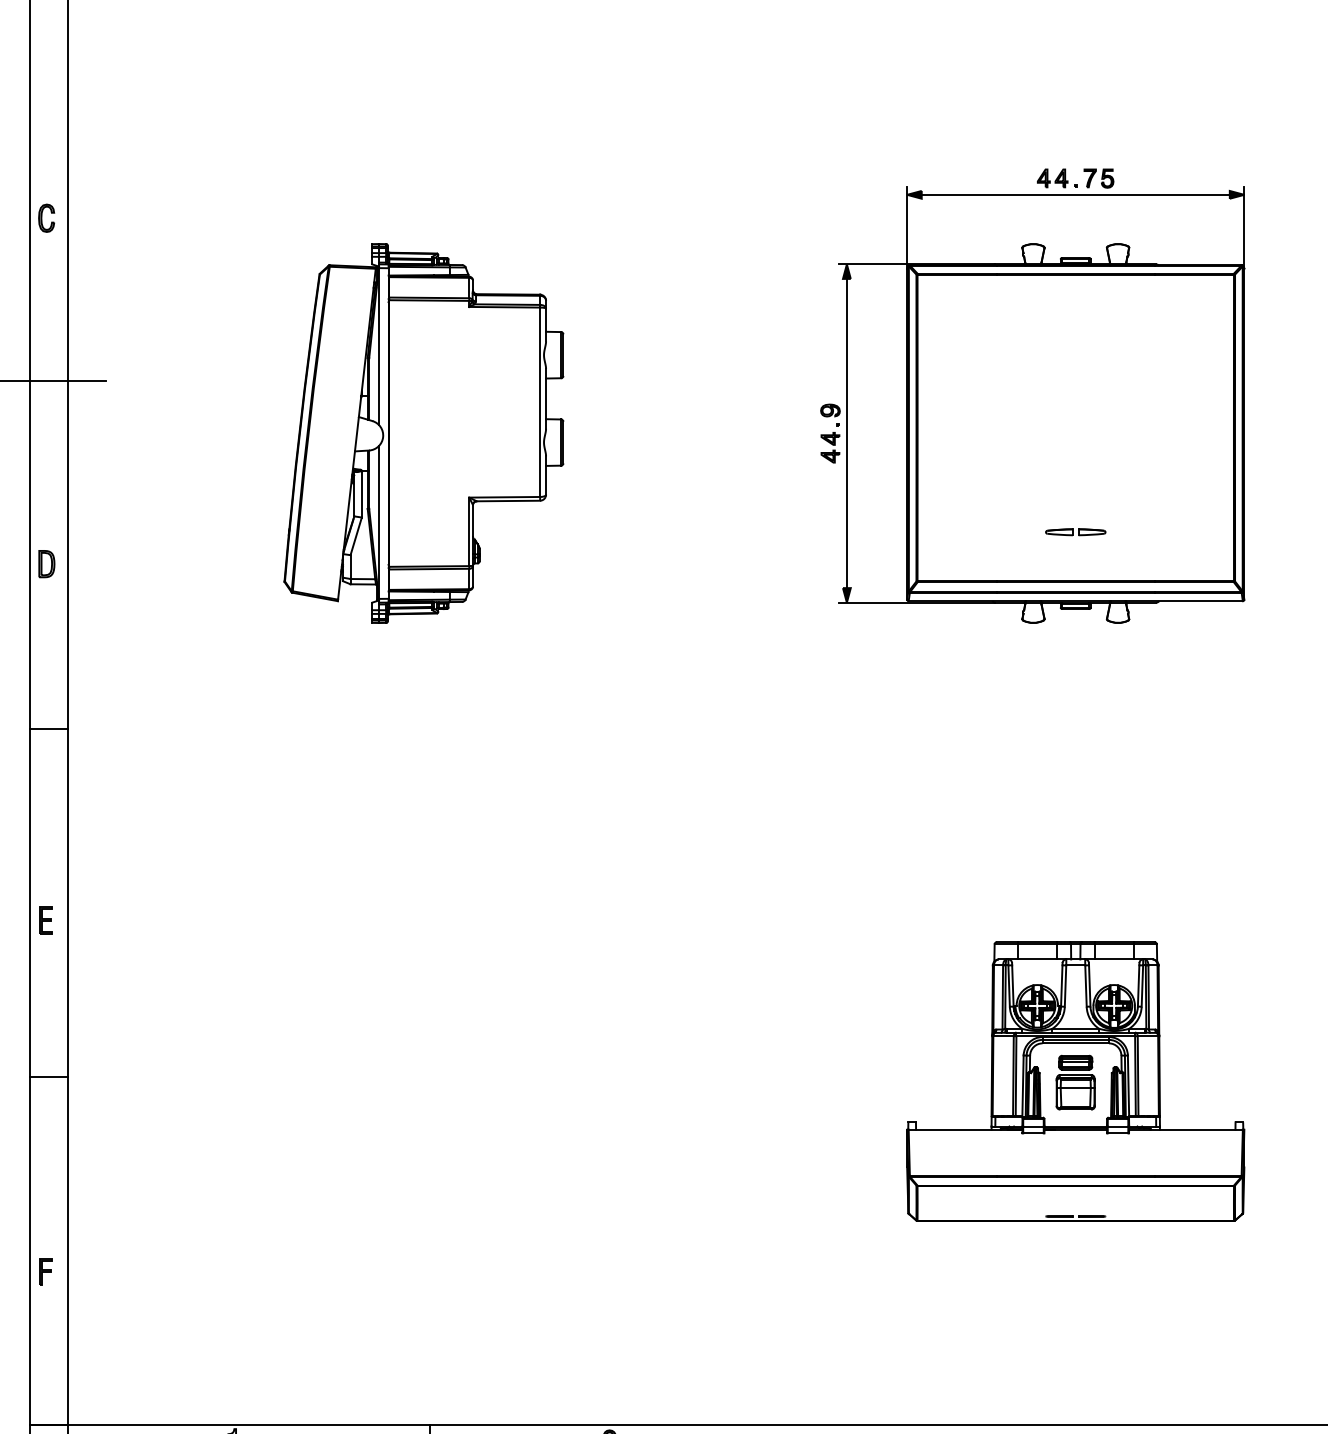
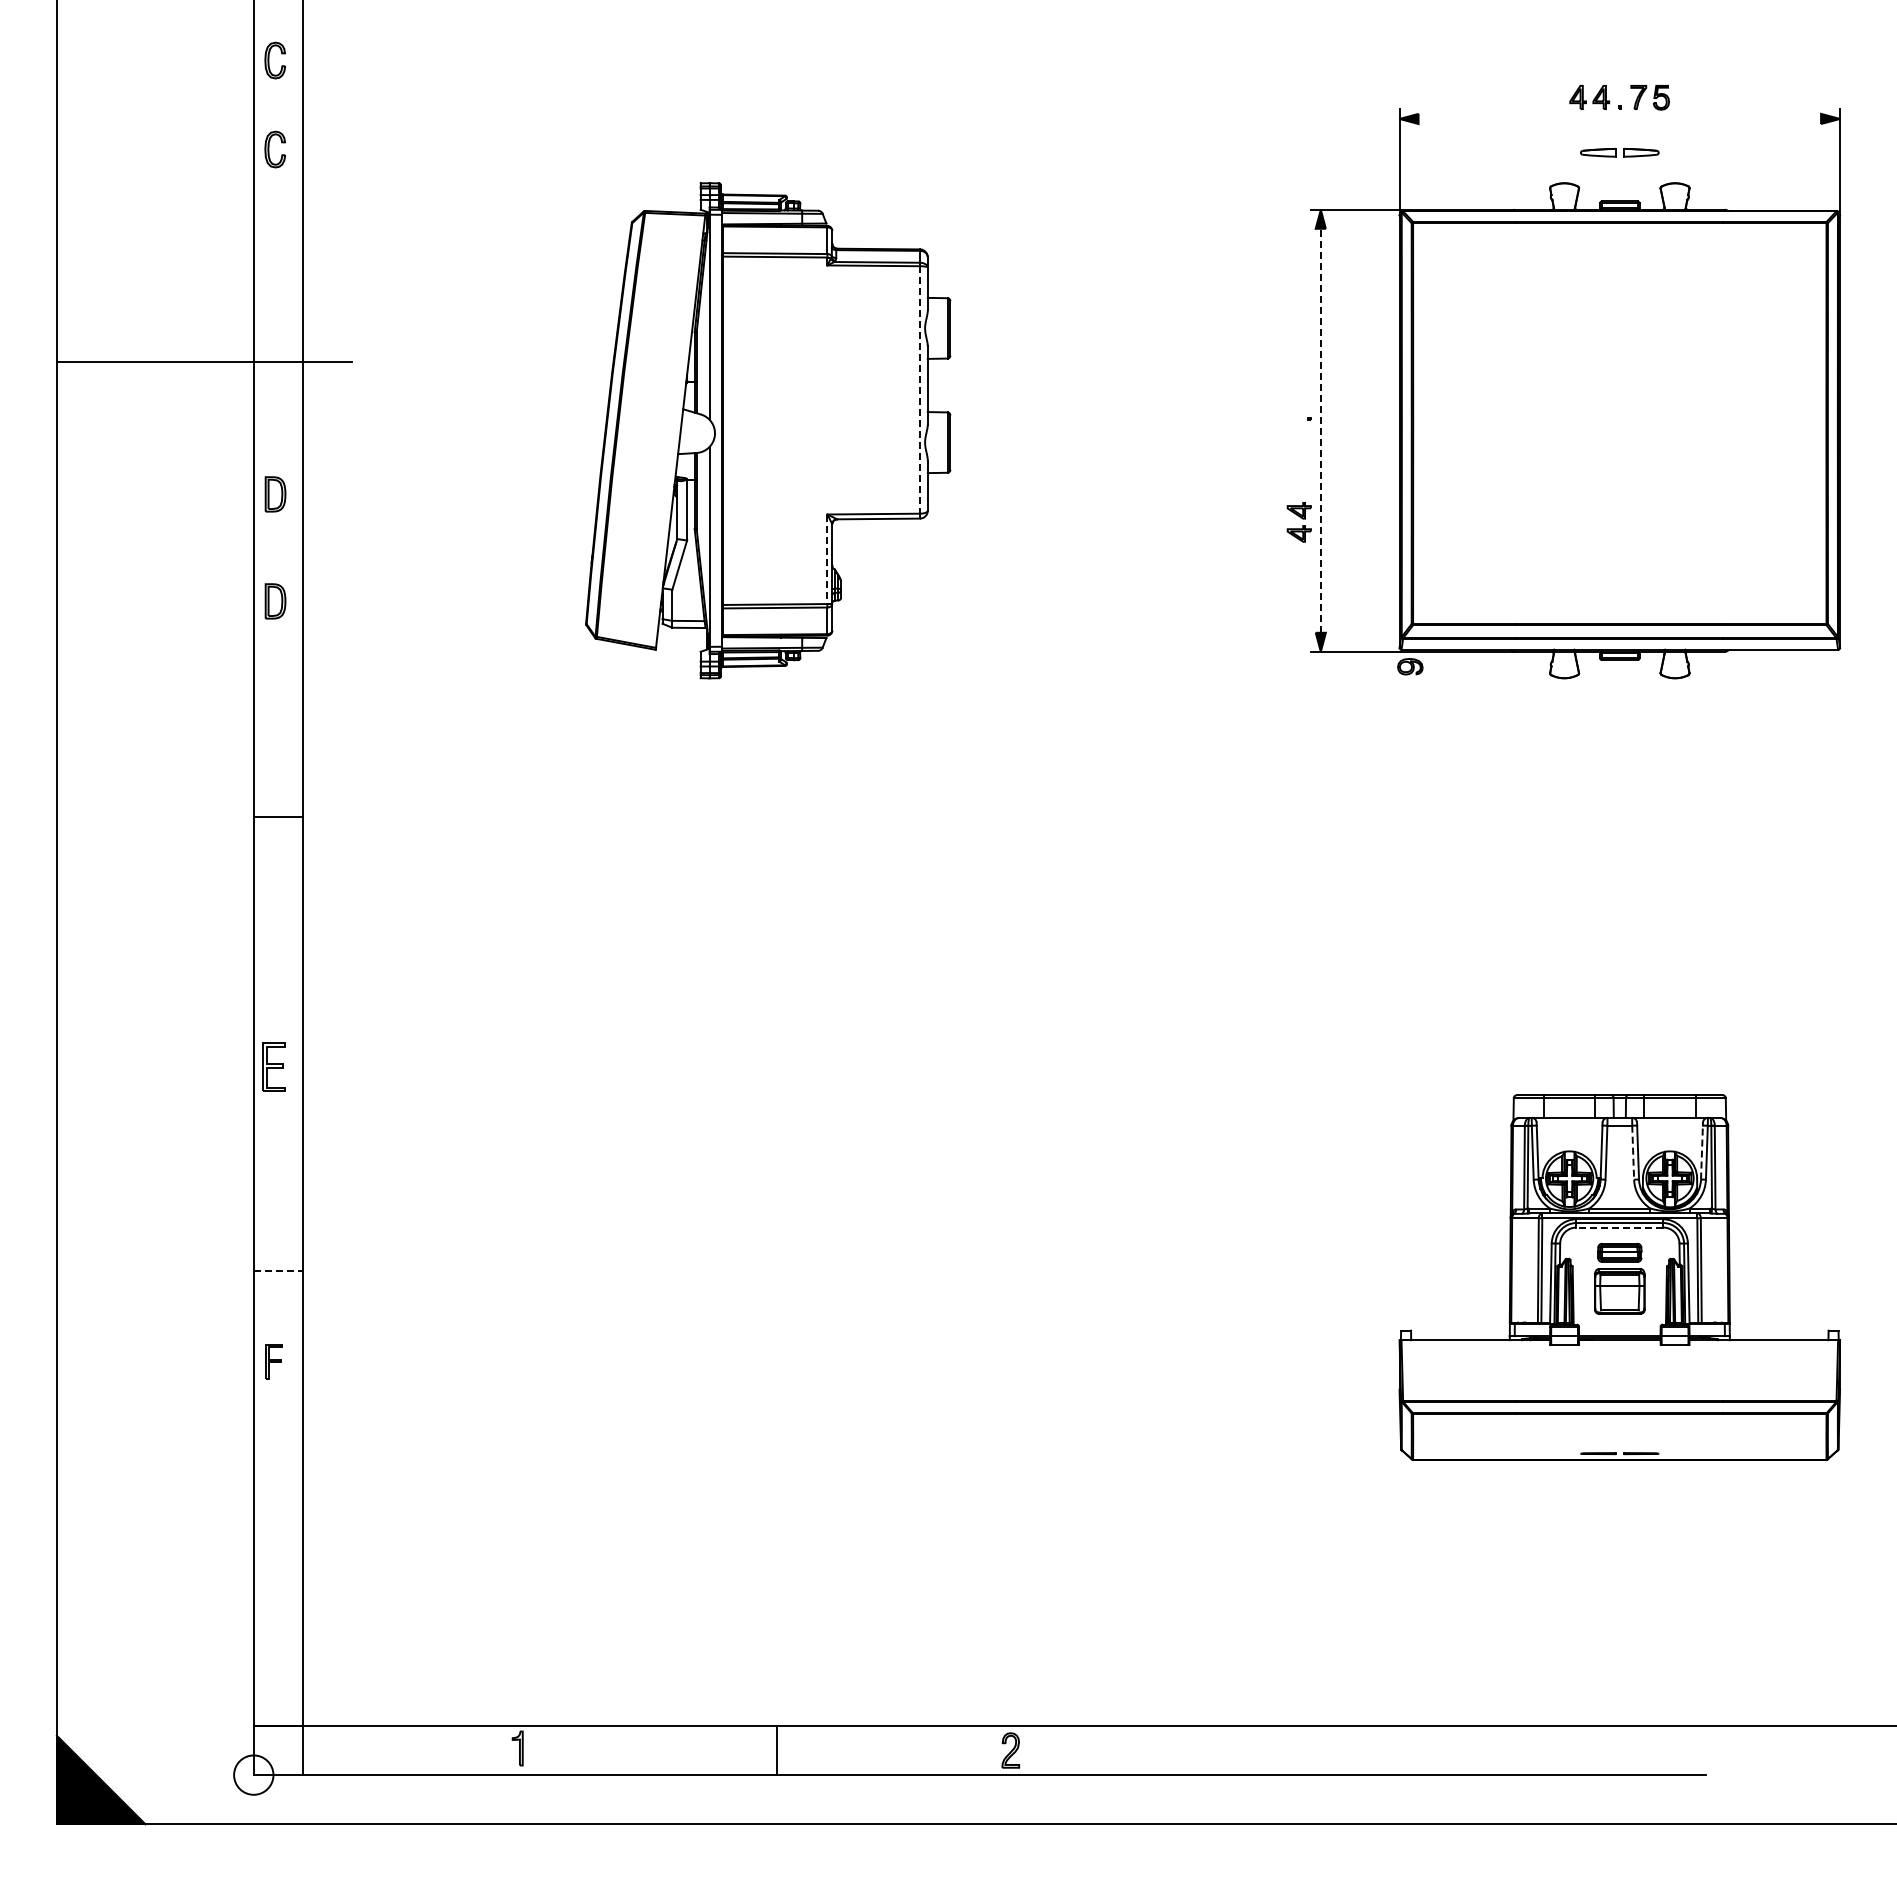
part: (46, 150) -> (274, 60), added
line: (1075, 194) -> (1619, 118), removed
line: (539, 401) -> (919, 389), solid -> dashed
part: (830, 410) -> (1410, 666), moved
line: (846, 433) -> (1320, 430), solid -> dashed
part: (829, 447) -> (1298, 522), moved
part: (46, 482) -> (275, 494), added
line: (469, 532) -> (827, 559), solid -> dashed
part: (1075, 532) -> (1619, 152), moved
part: (45, 920) -> (273, 1066), size x1.4
line: (1086, 985) -> (1633, 1152), solid -> dashed
line: (1138, 985) -> (1701, 1152), solid -> dashed
line: (1075, 1043) -> (1619, 1227), solid -> dashed
line: (49, 1077) -> (278, 1271), solid -> dashed
part: (45, 1271) -> (273, 1361), moved

